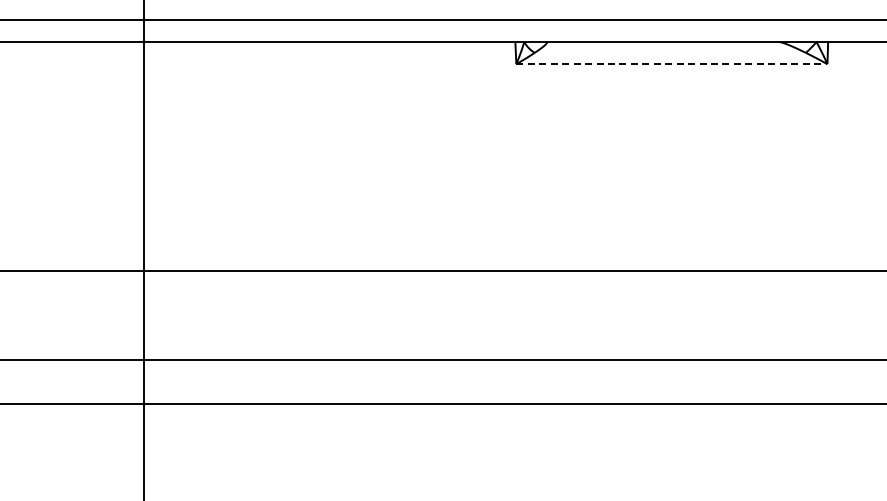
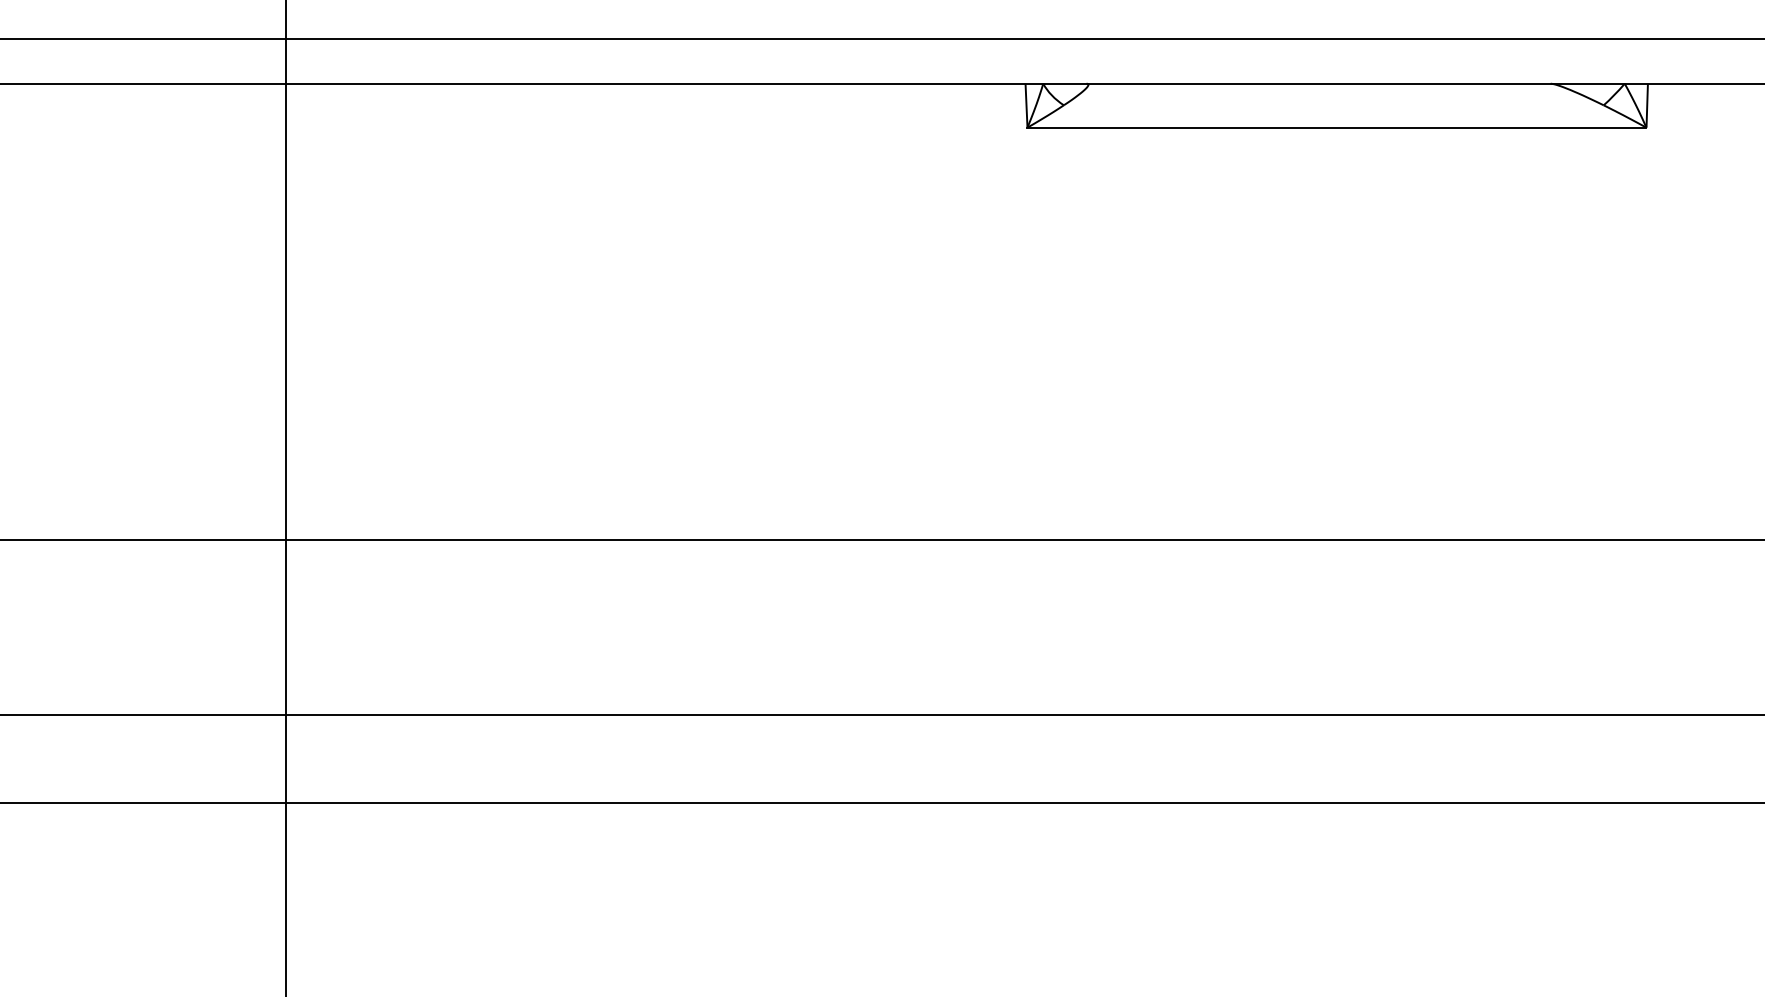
line: (671, 64) -> (1336, 128), dashed -> solid

